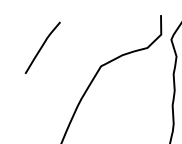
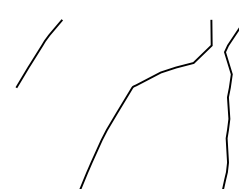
curve: (42, 47) -> (38, 53), moved

